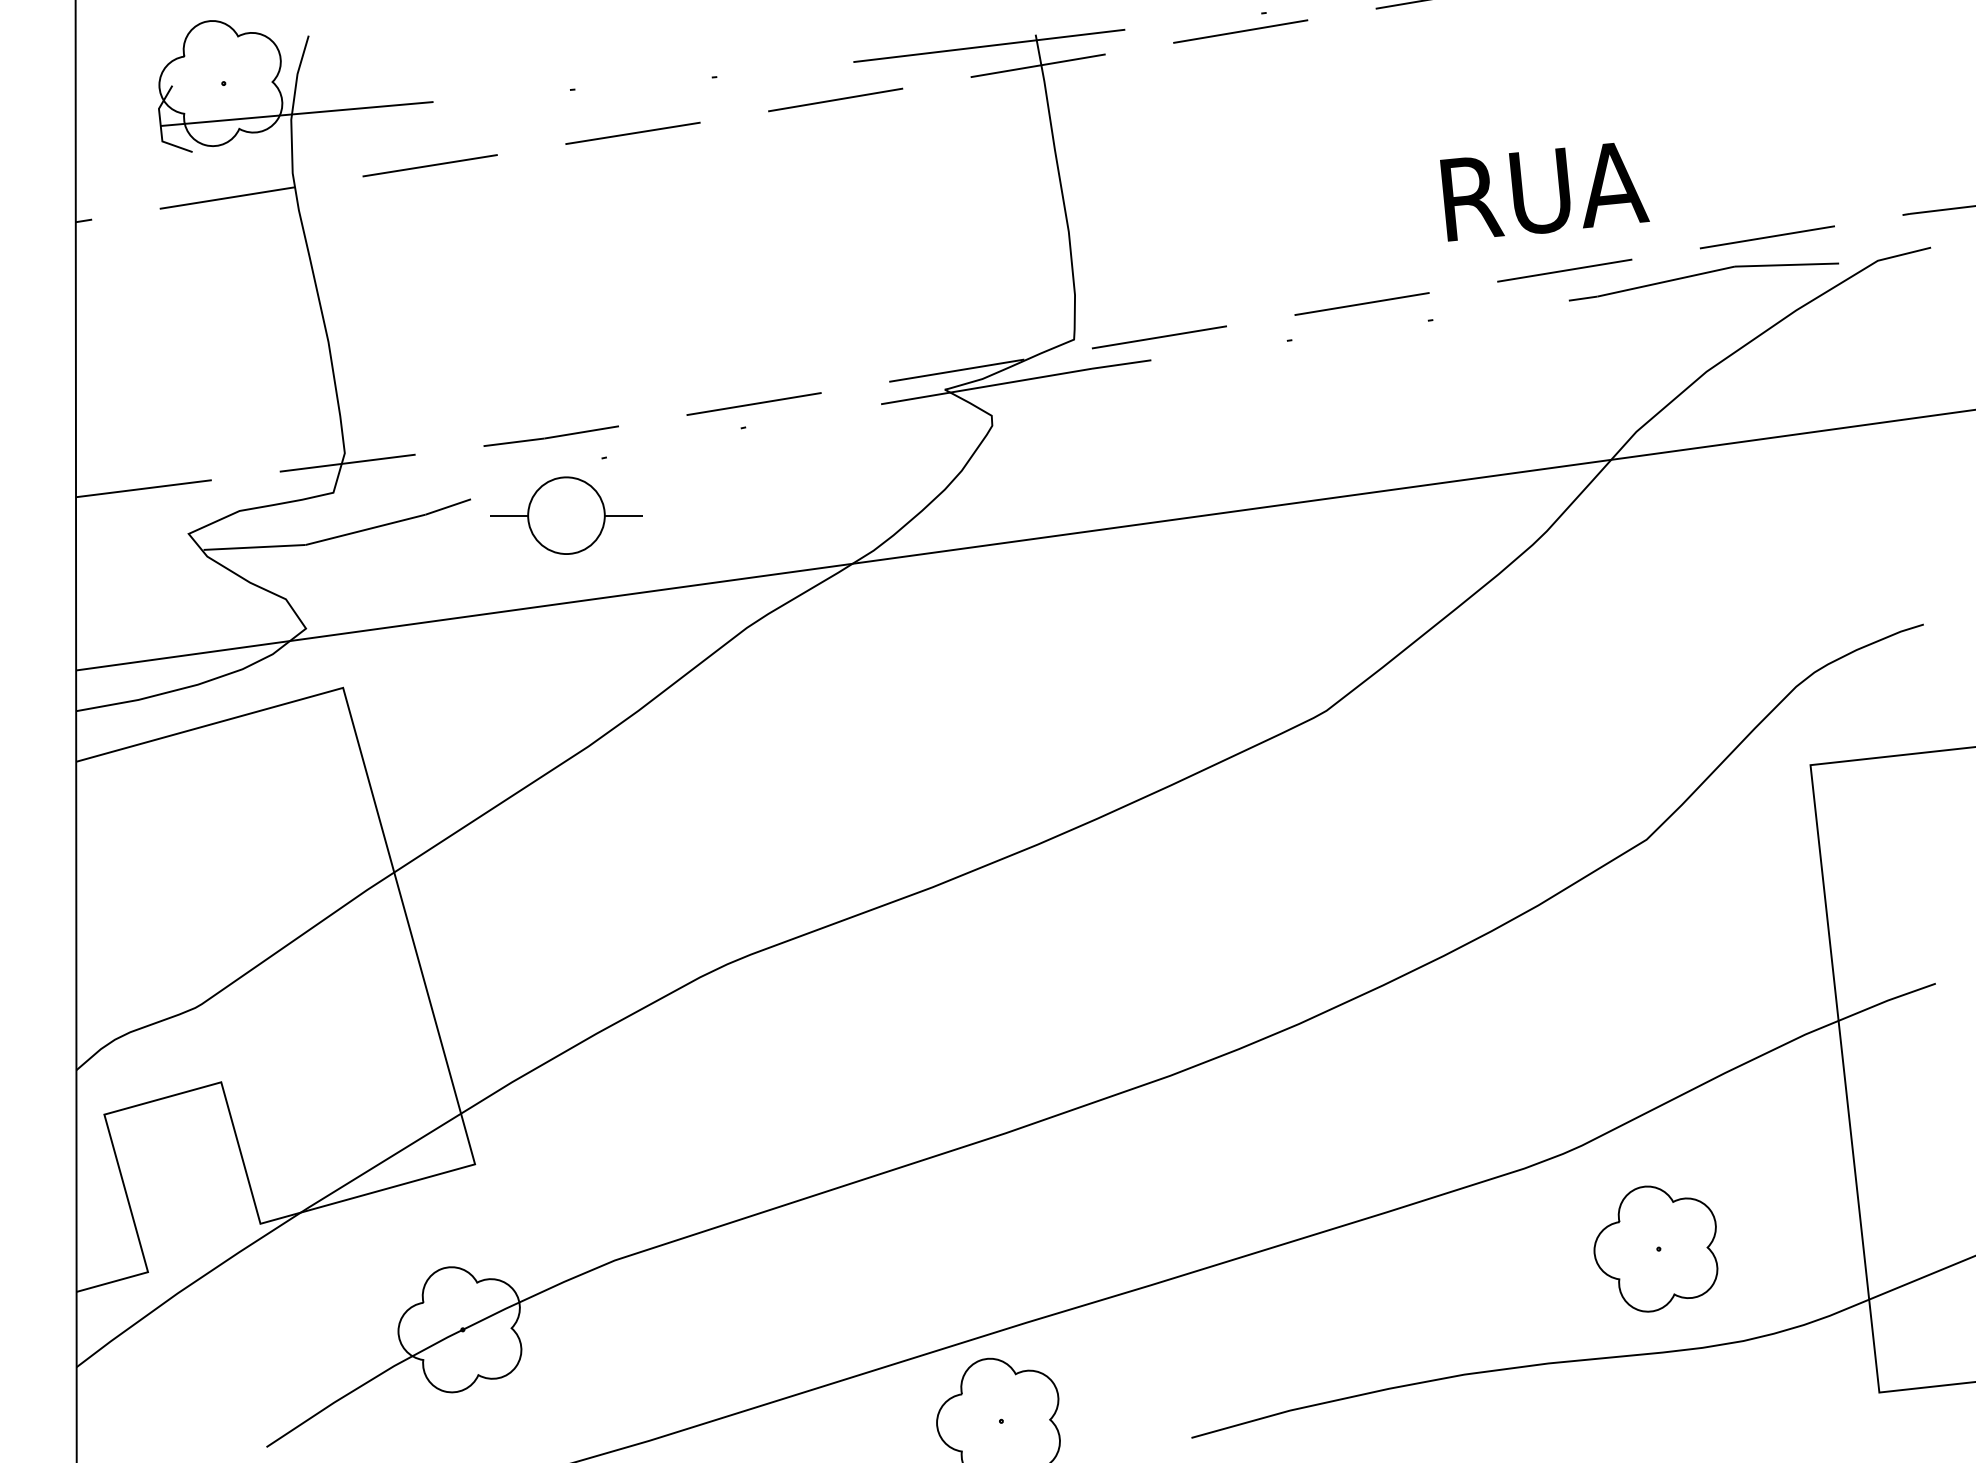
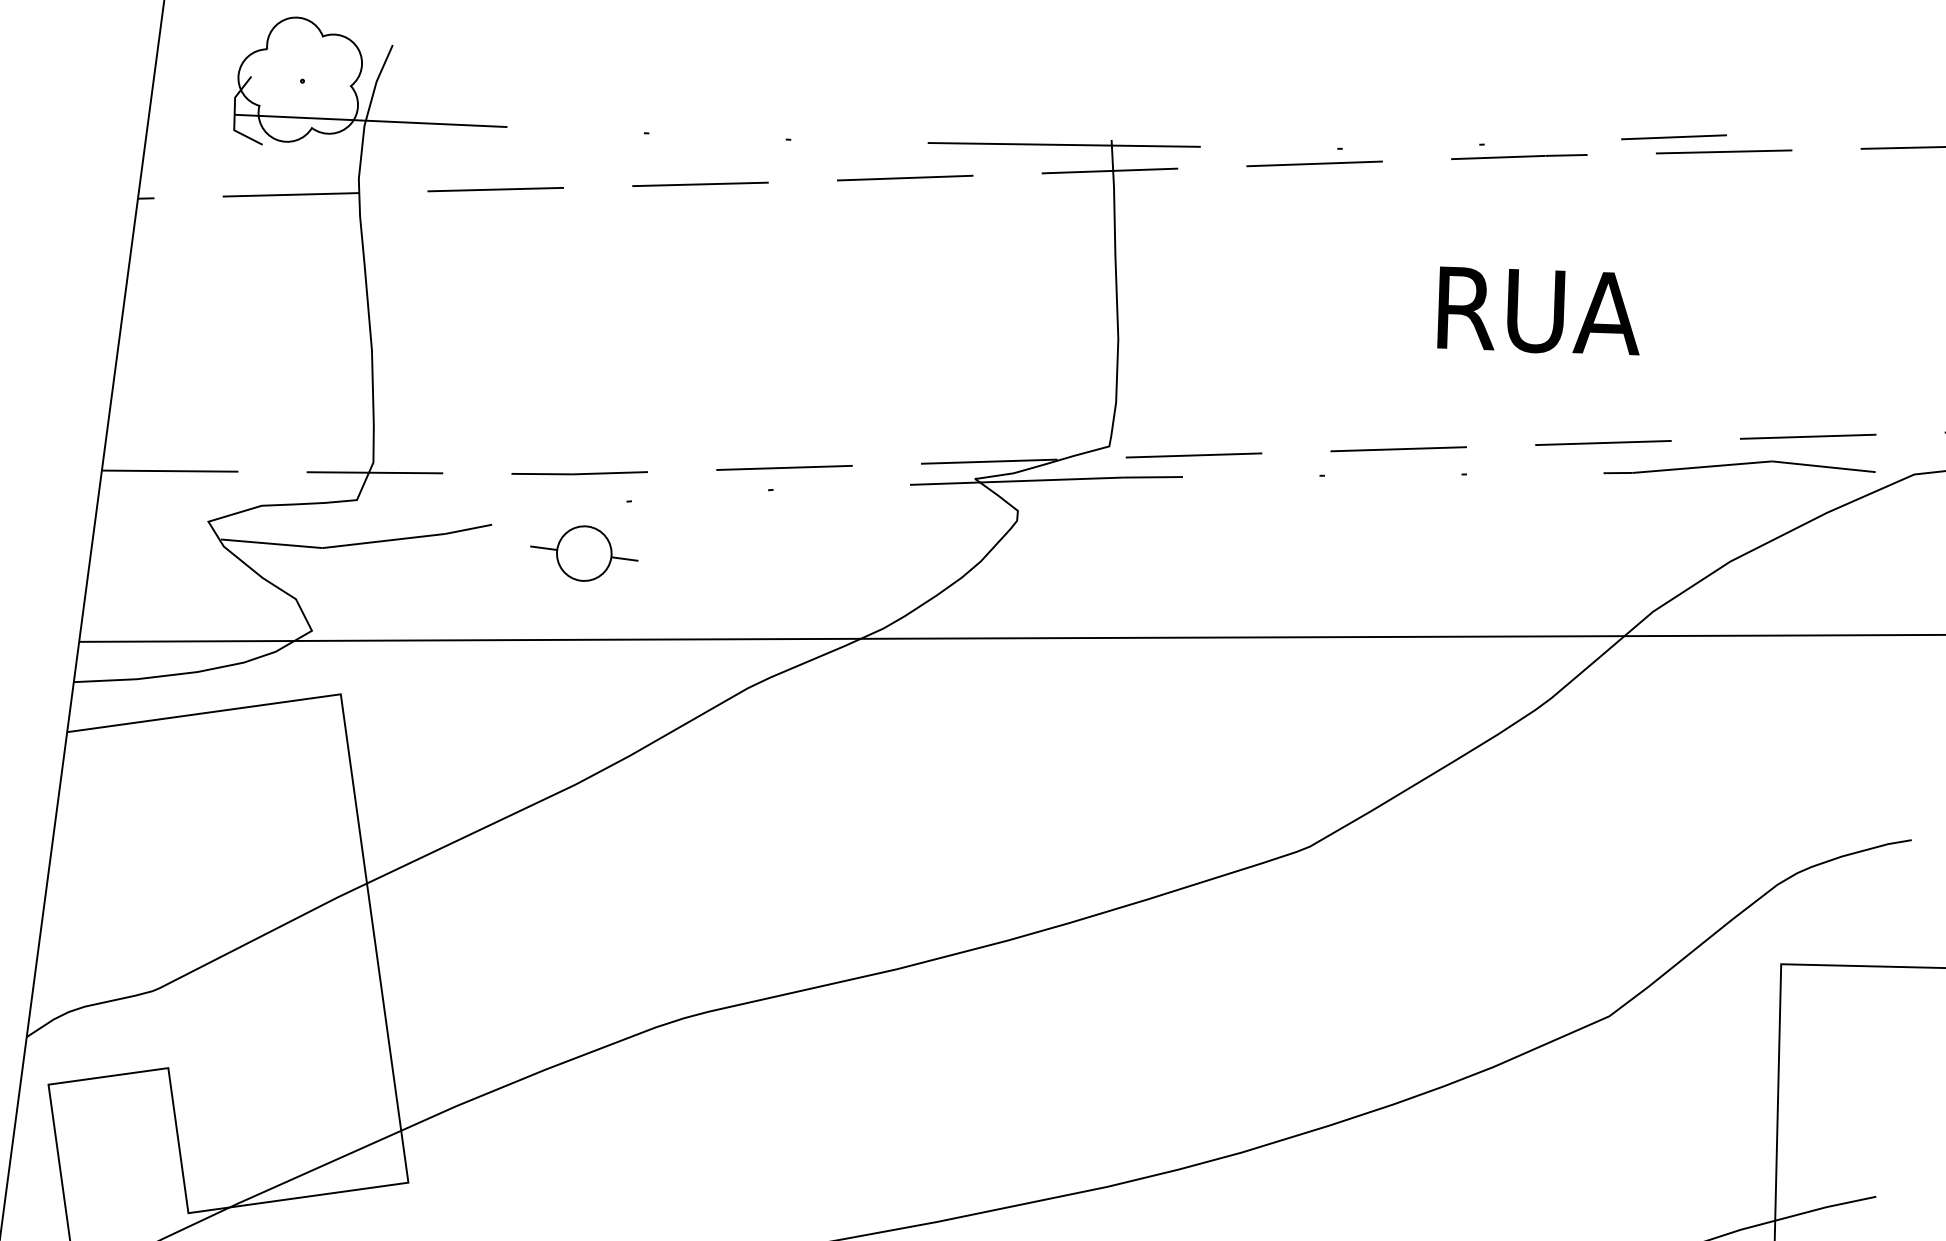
text: (1544, 192) -> (1539, 312), moved
part: (566, 515) -> (584, 553), size x0.71

